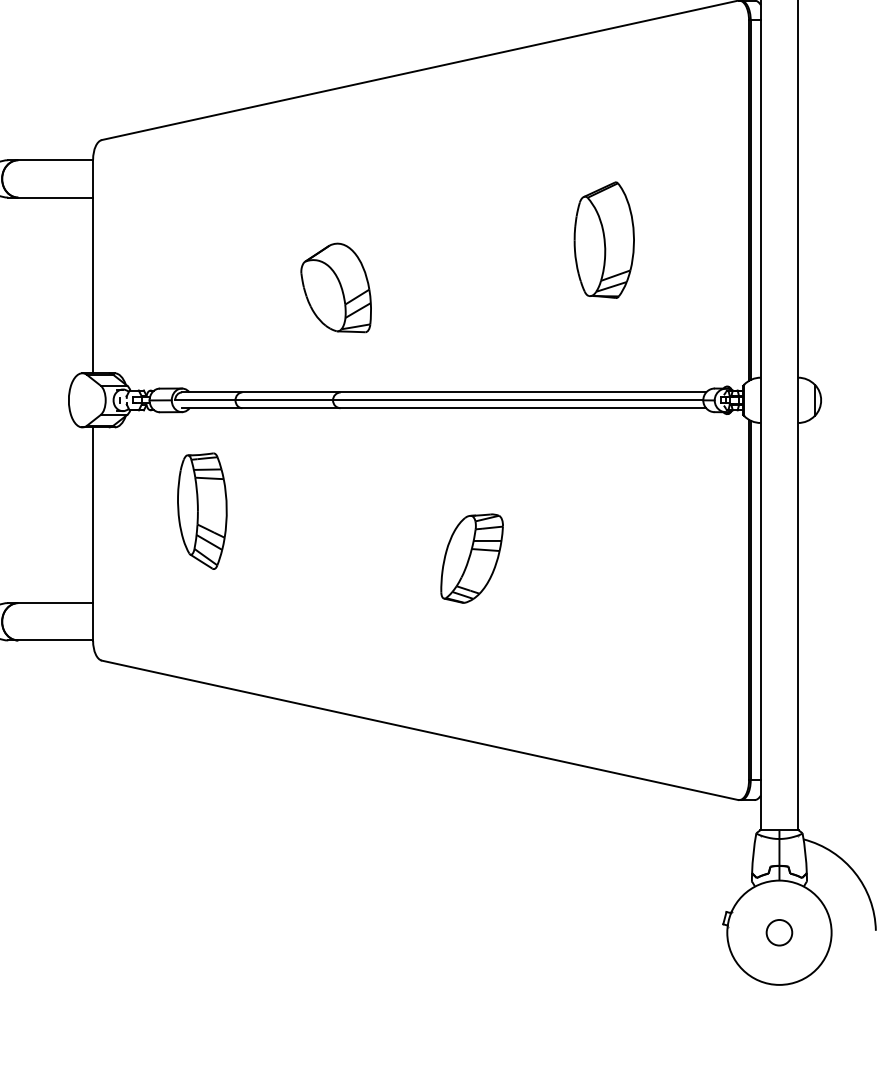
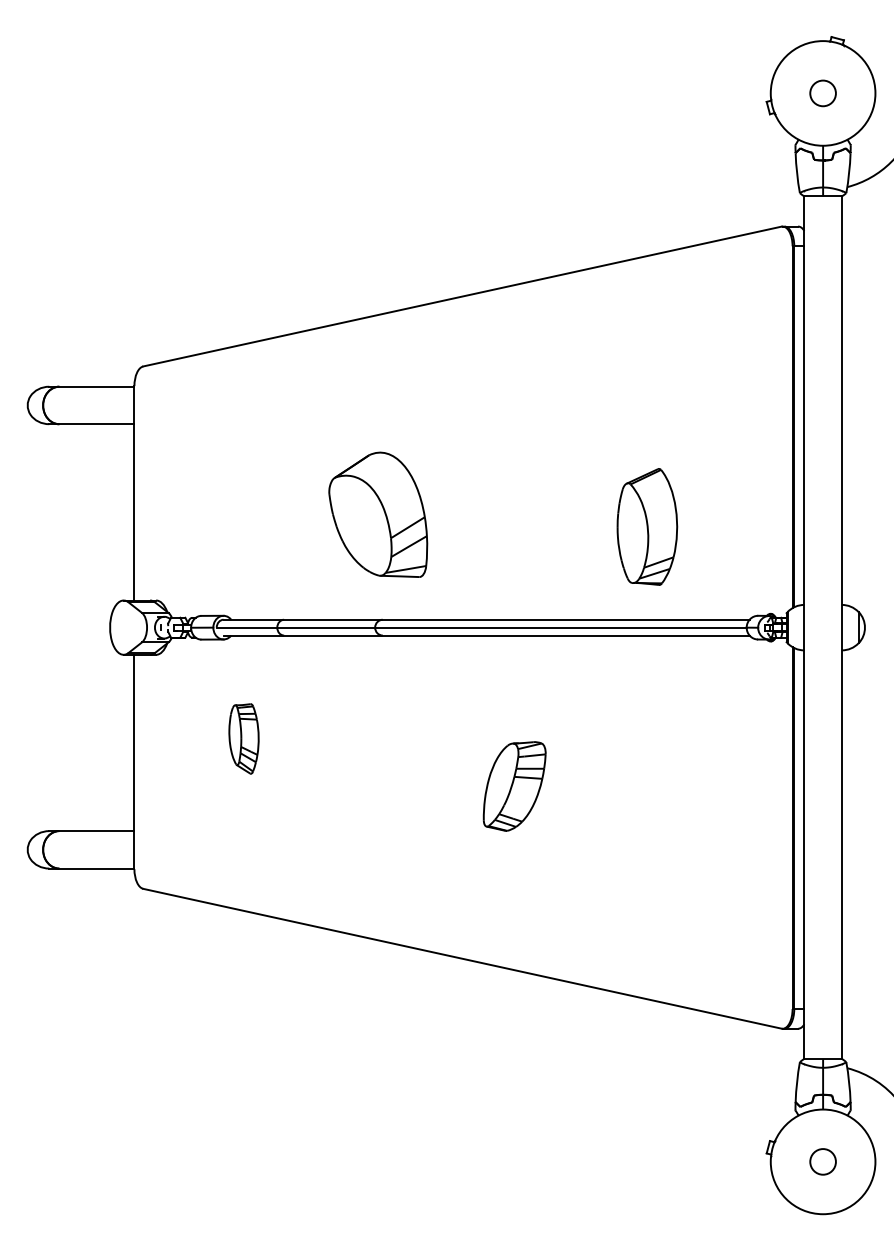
part: (604, 239) -> (647, 526), moved
part: (336, 287) -> (378, 514), size x1.4
part: (201, 510) -> (243, 738), size x0.6

